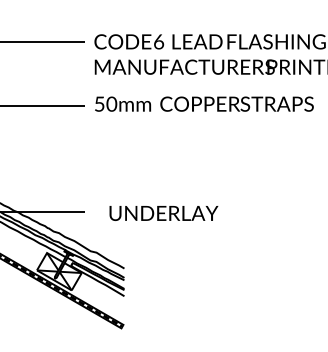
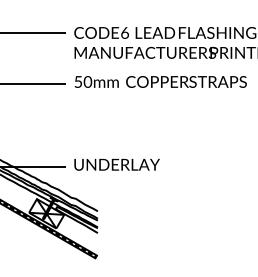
text: (163, 213) -> (116, 164), moved

